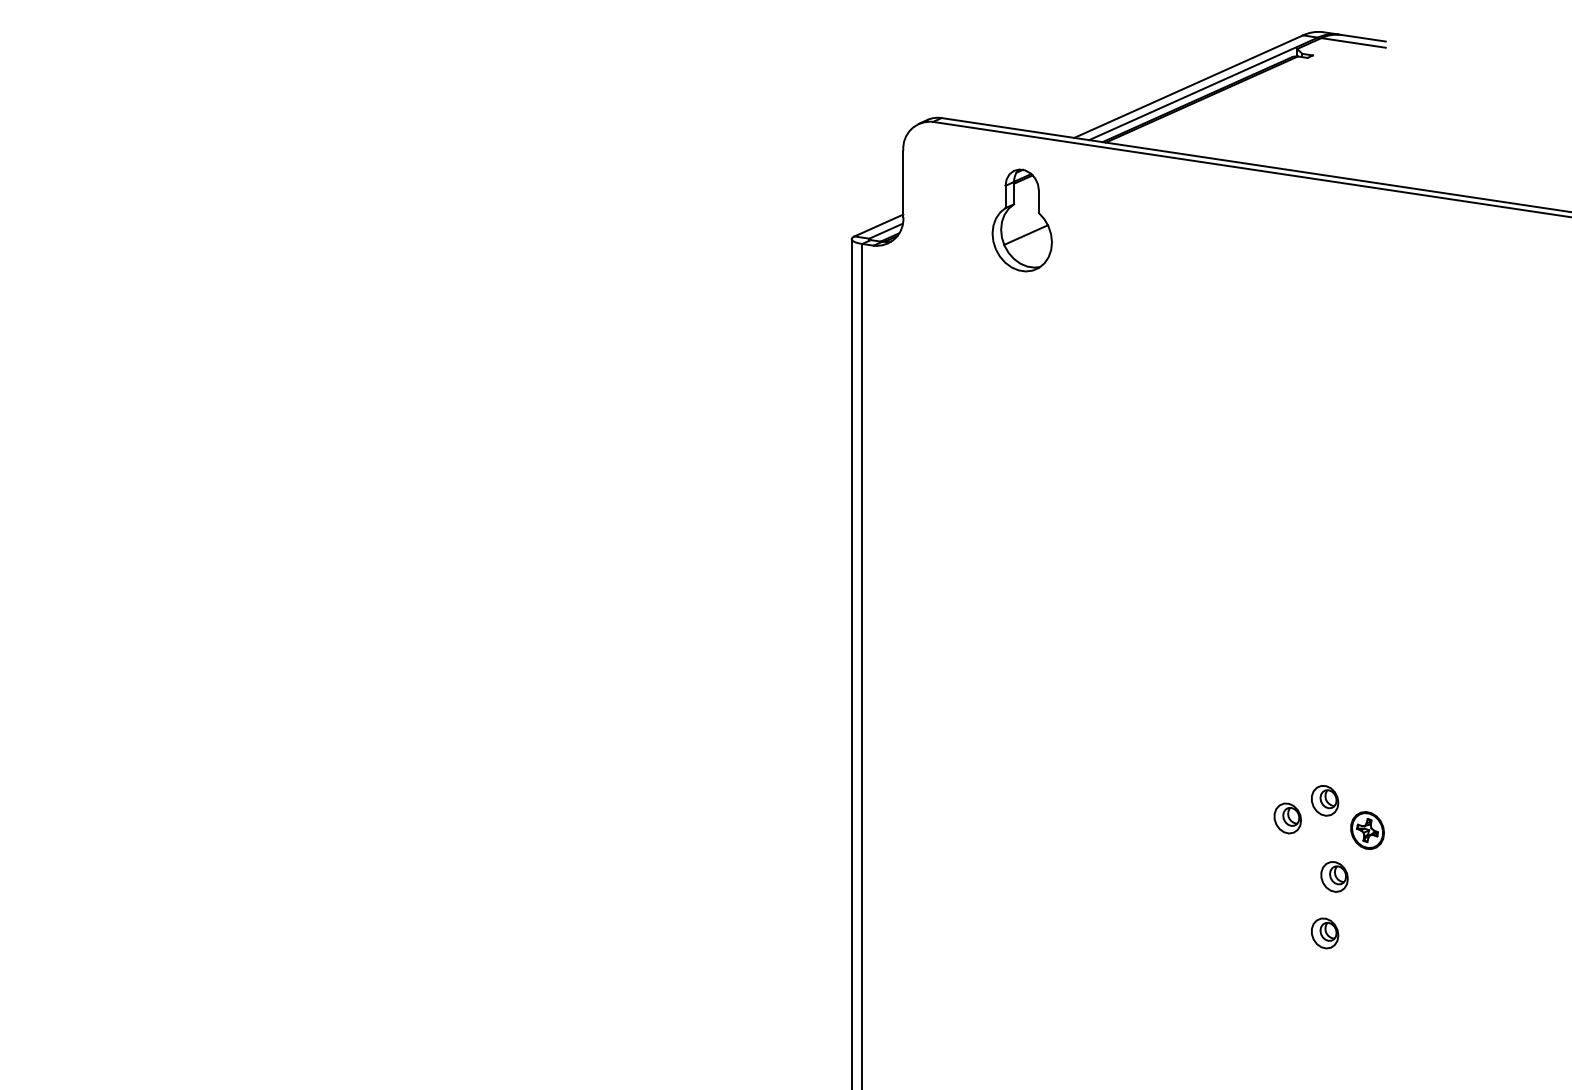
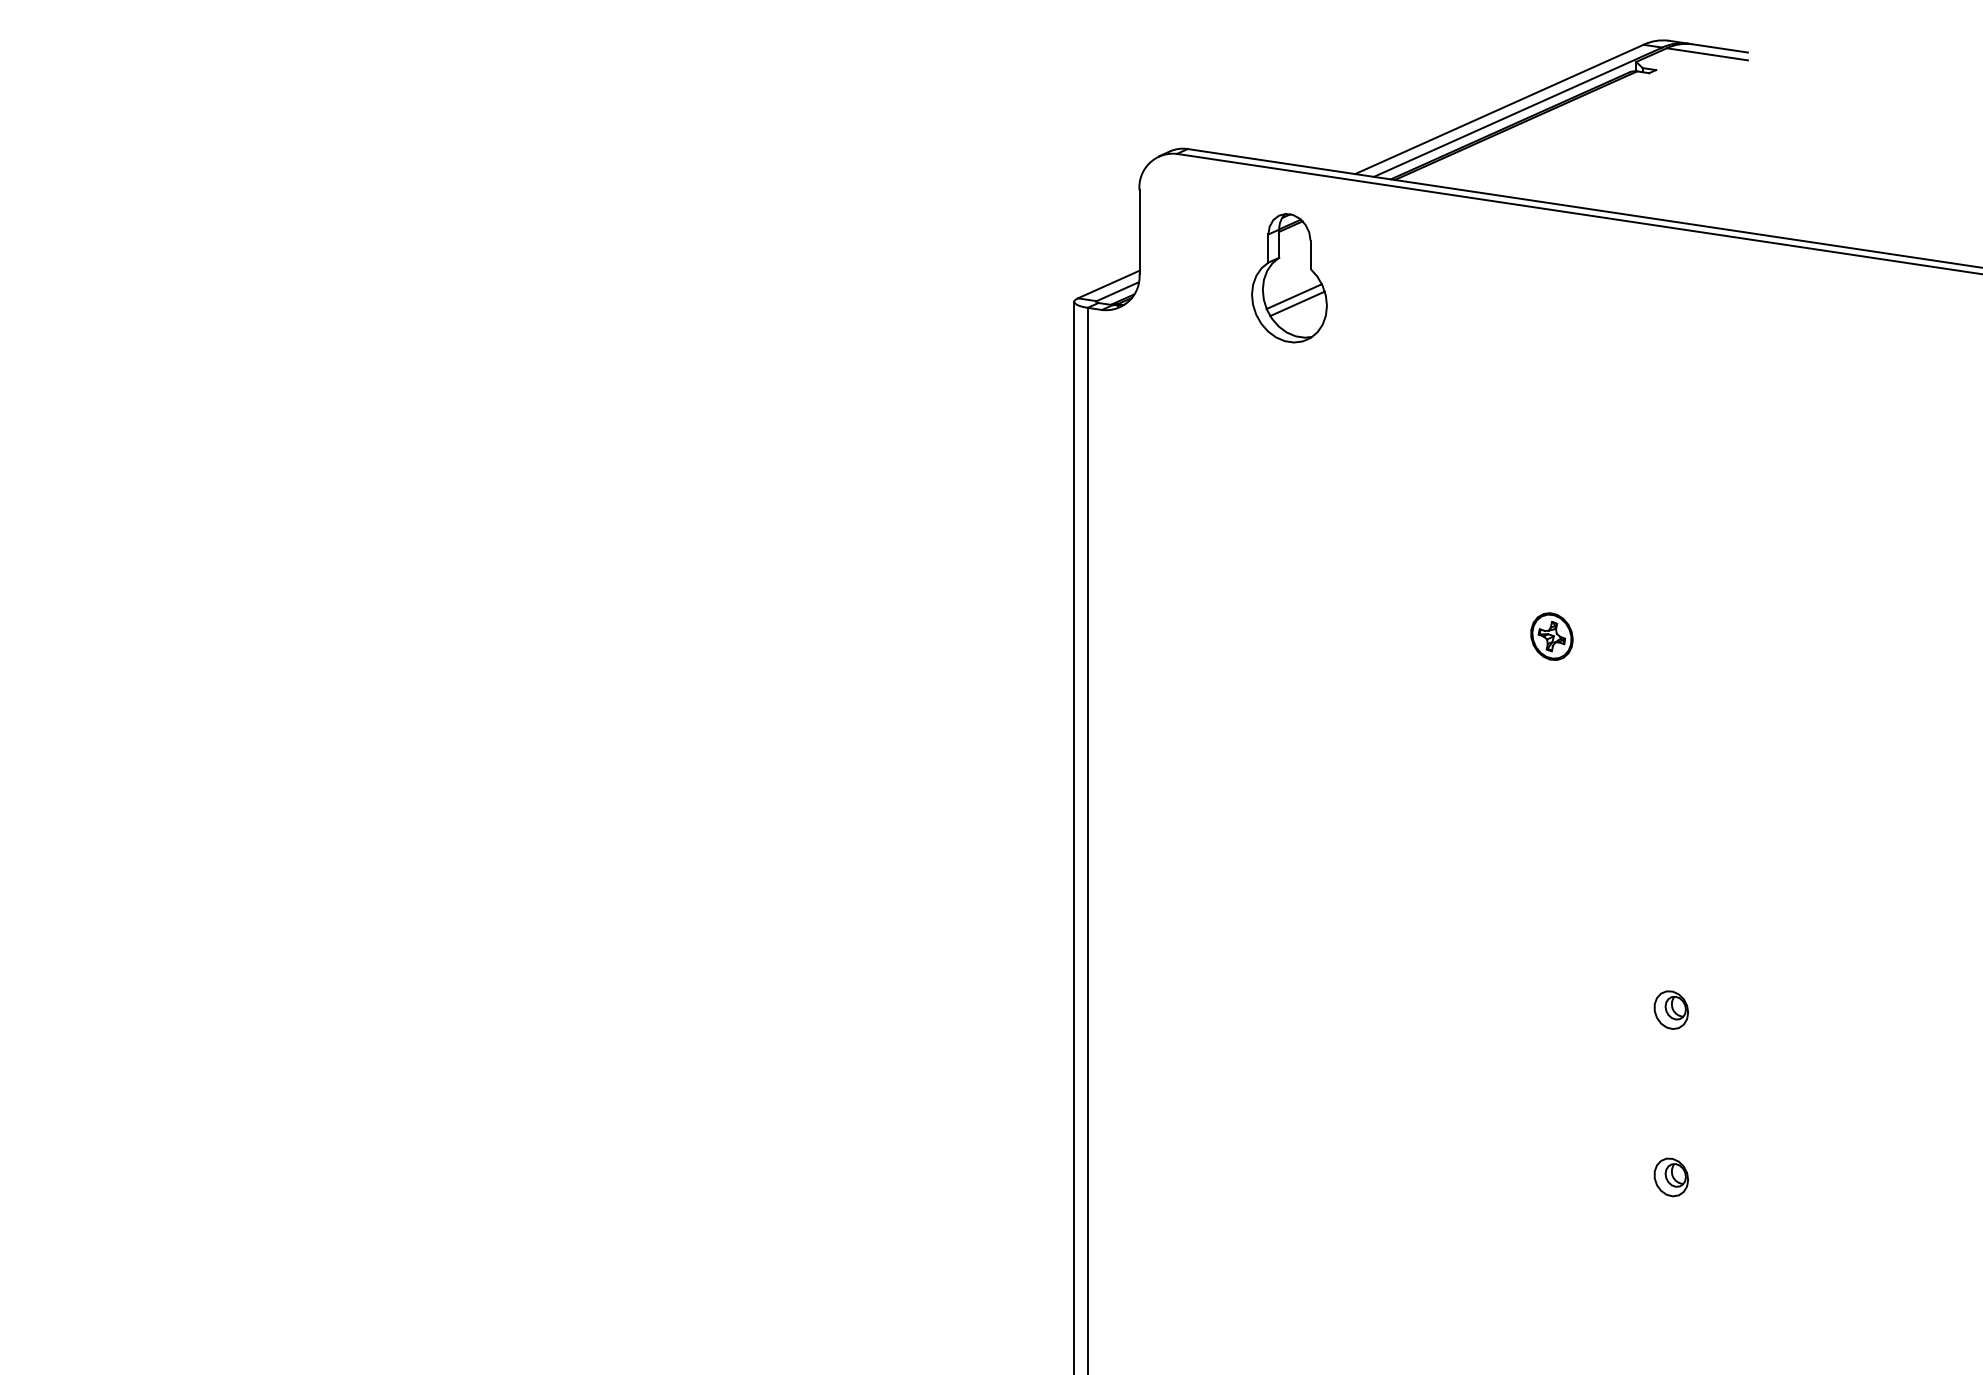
line: (1028, 240) -> (1297, 303), added
part: (1287, 818) -> (1623, 1032), removed
part: (1367, 830) -> (1551, 636), moved
part: (1333, 876) -> (1682, 1105), removed

